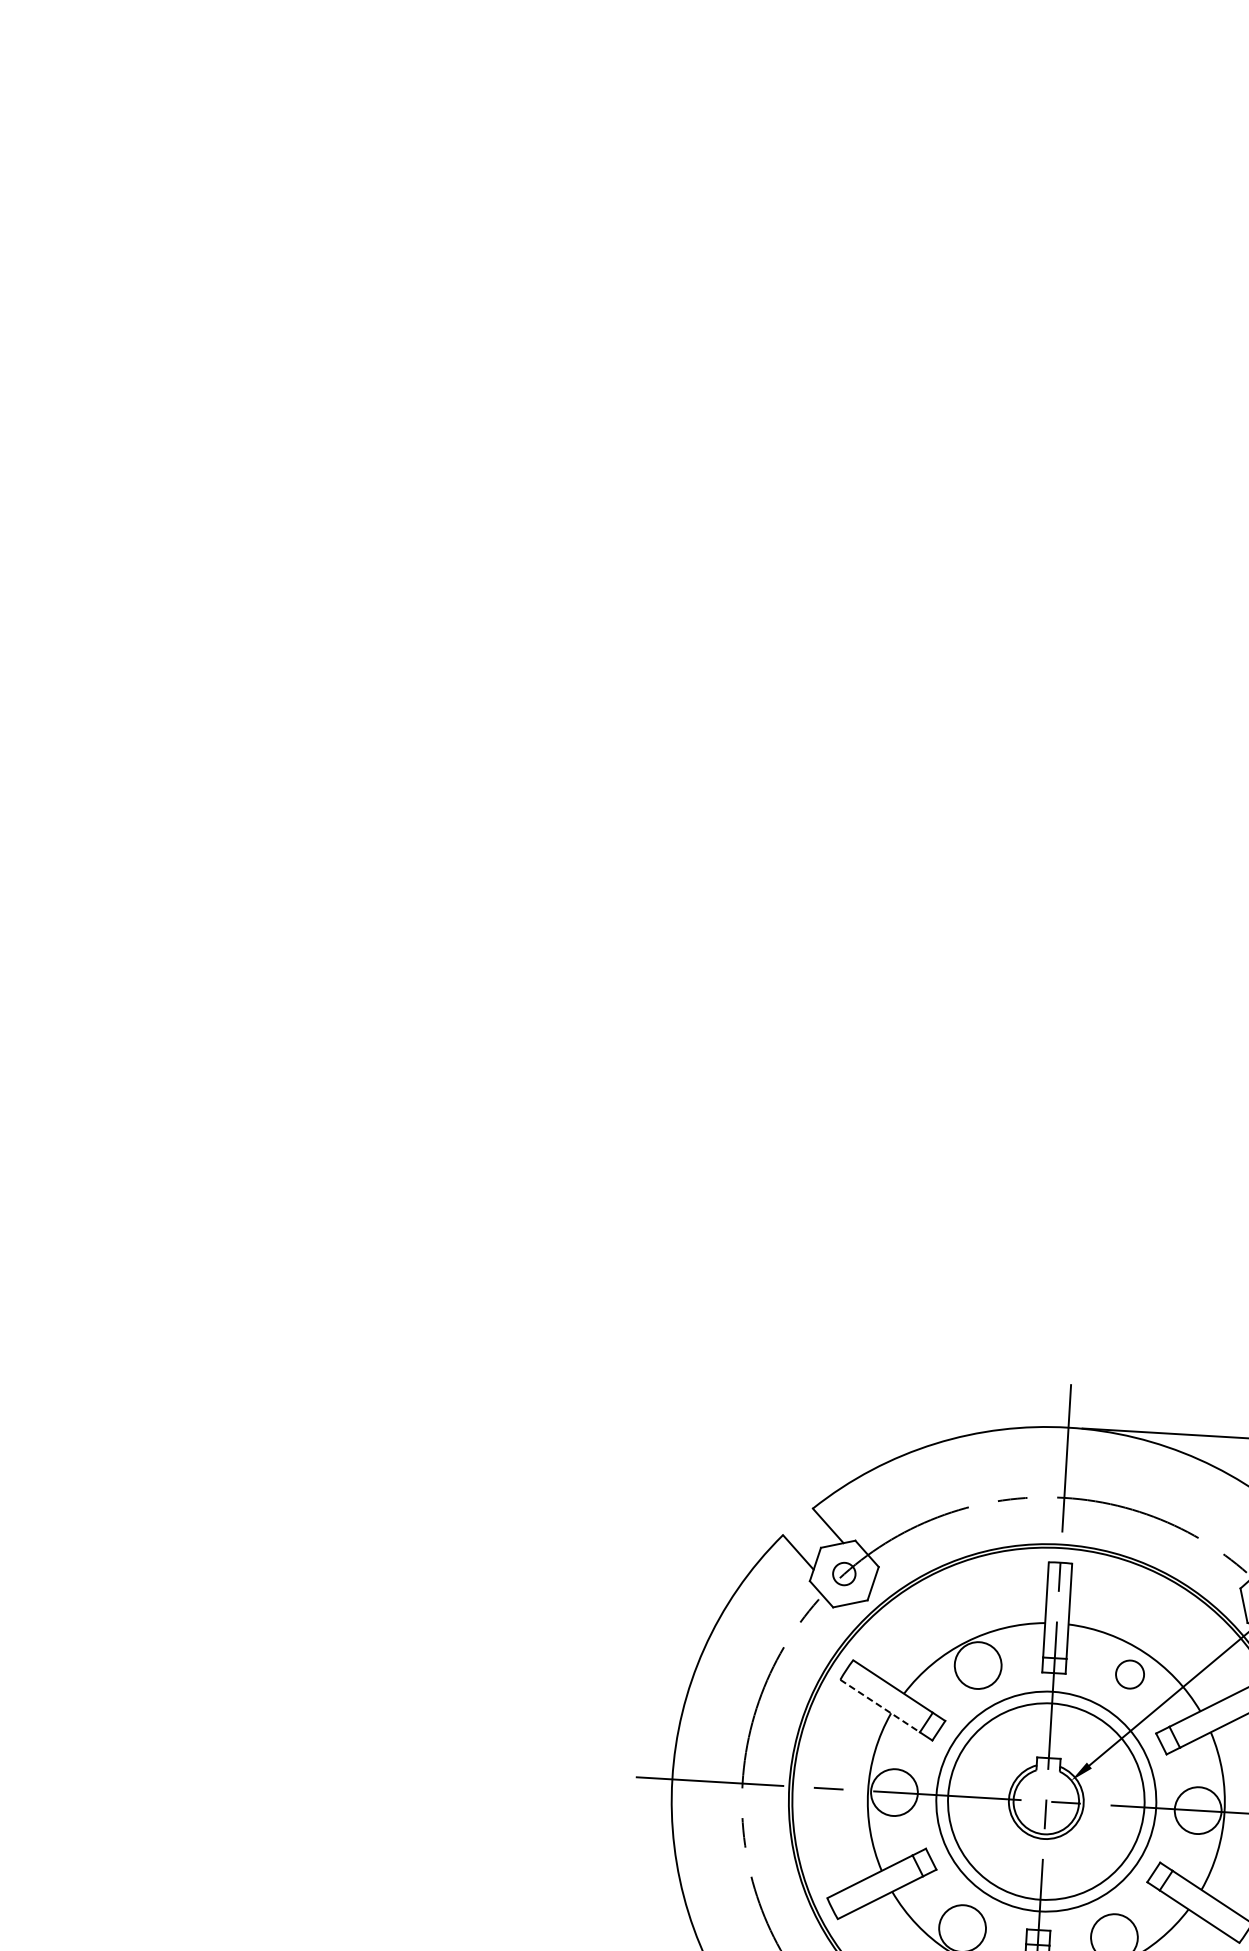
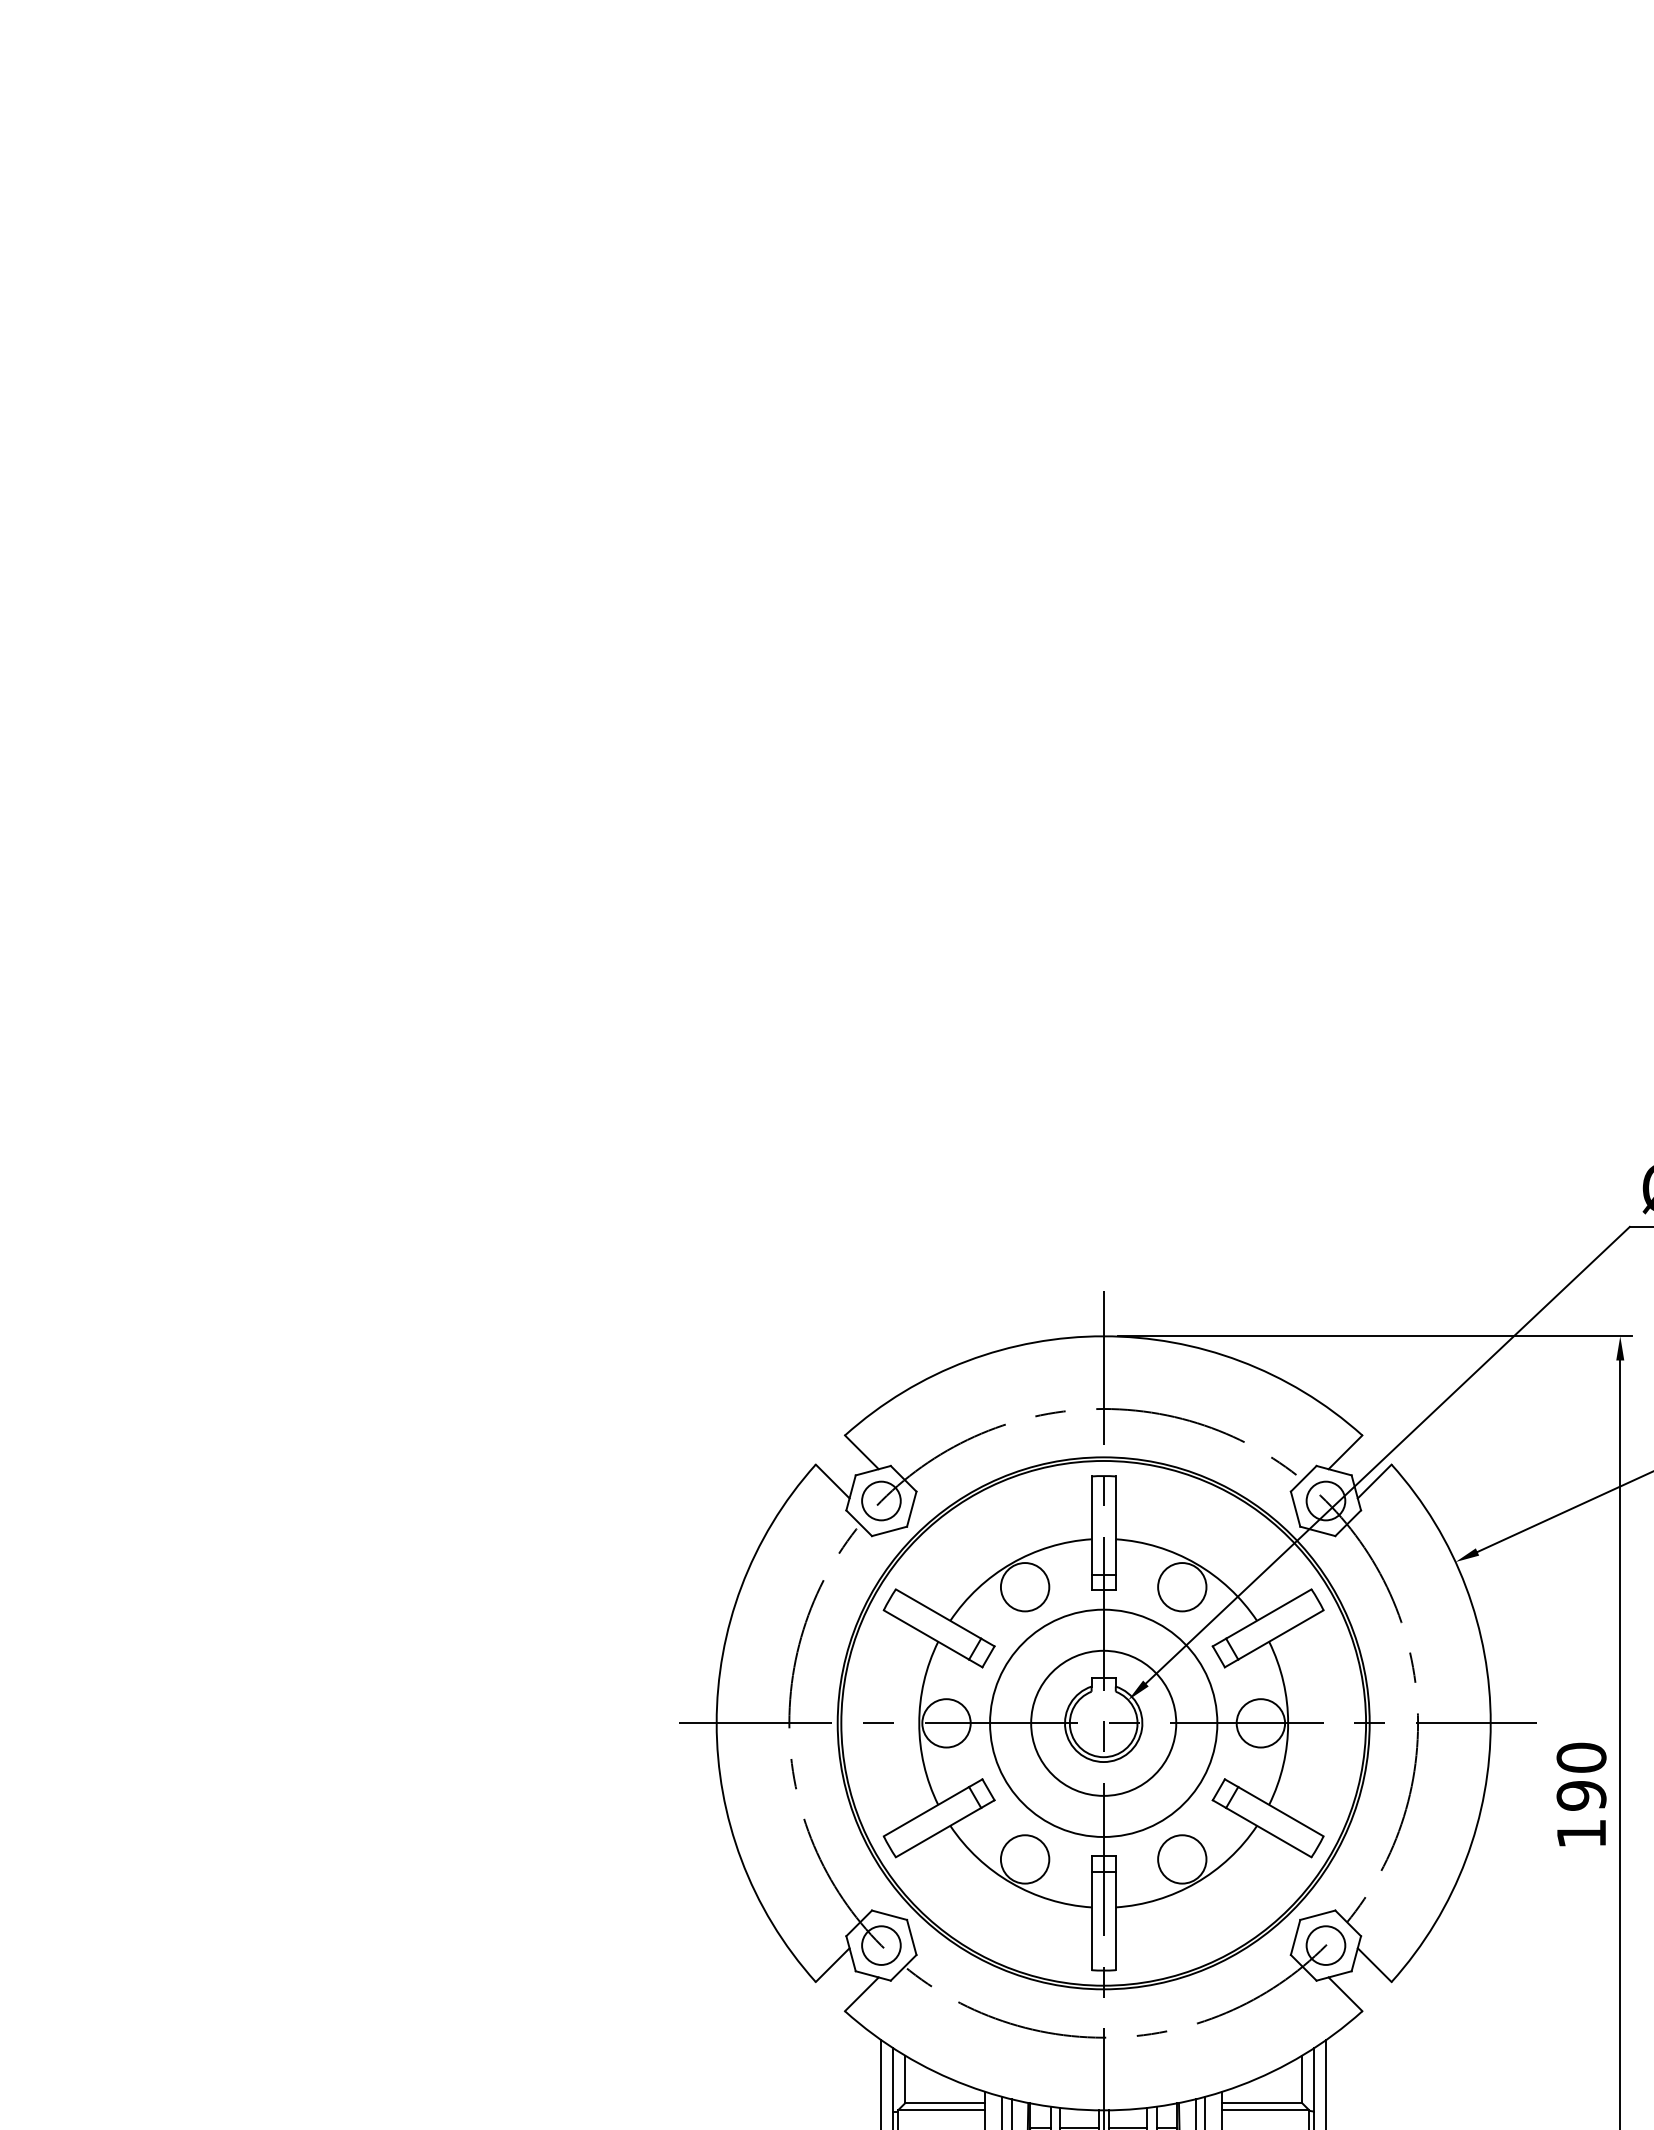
circle: (844, 1573) -> (881, 1500), size x1.67
circle: (1130, 1674) -> (1182, 1587), size x1.67
line: (880, 1706) -> (926, 1635), dashed -> solid
circle: (1046, 1800) -> (1103, 1722), size x0.71

